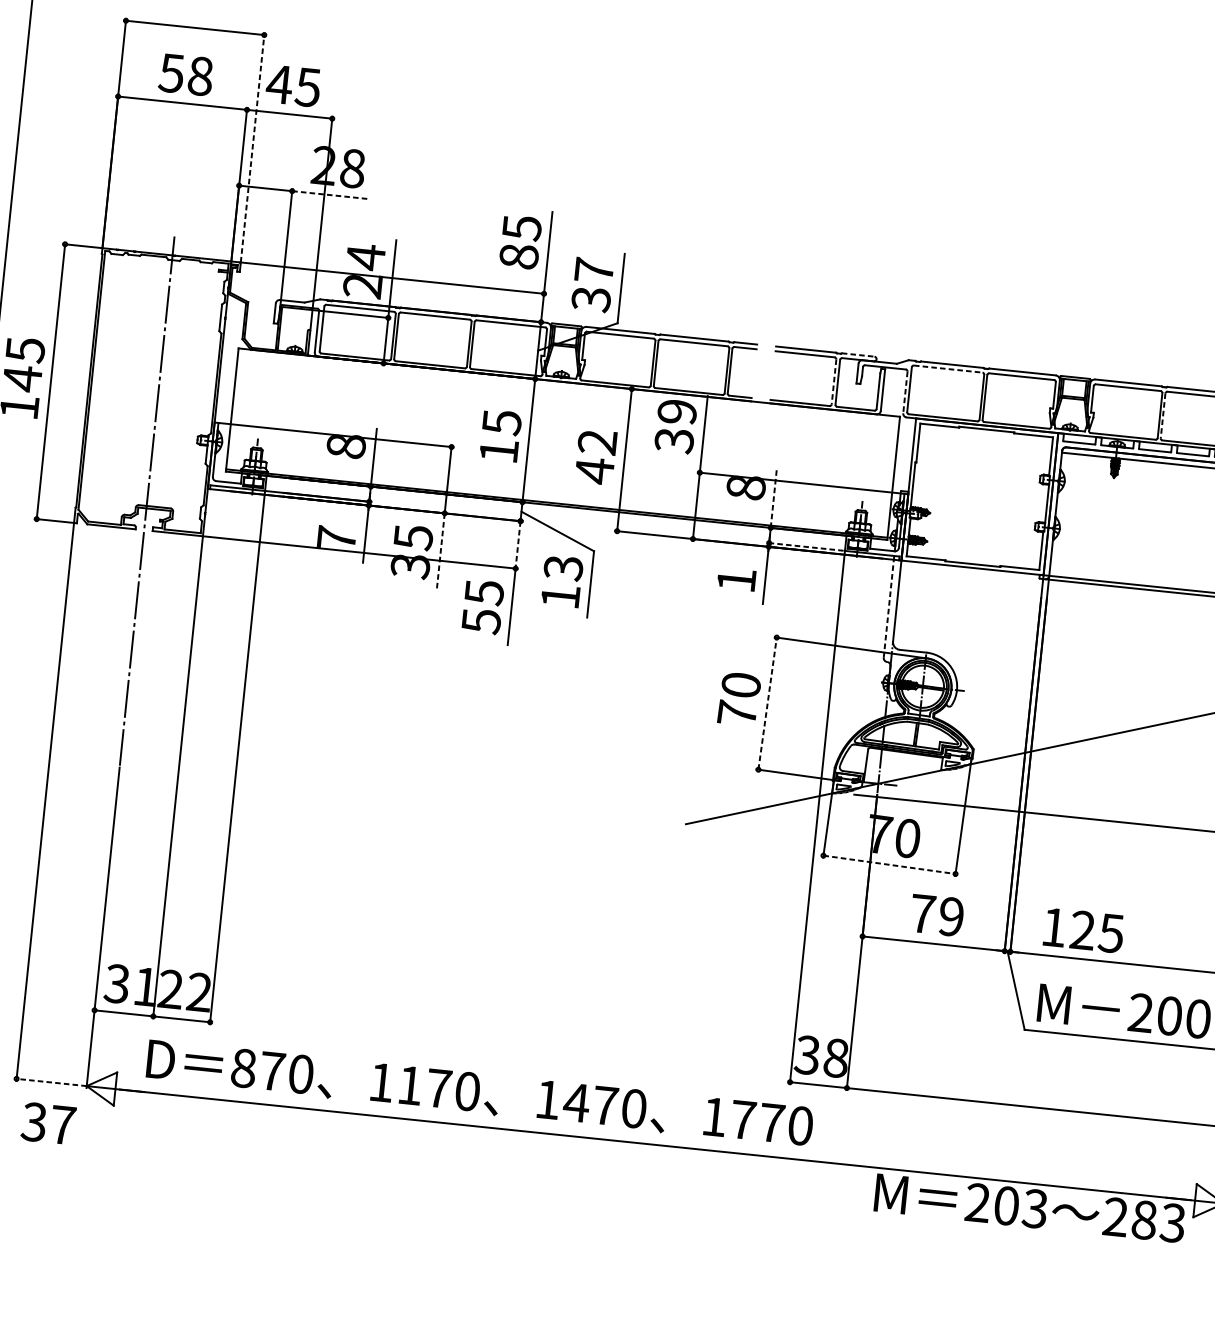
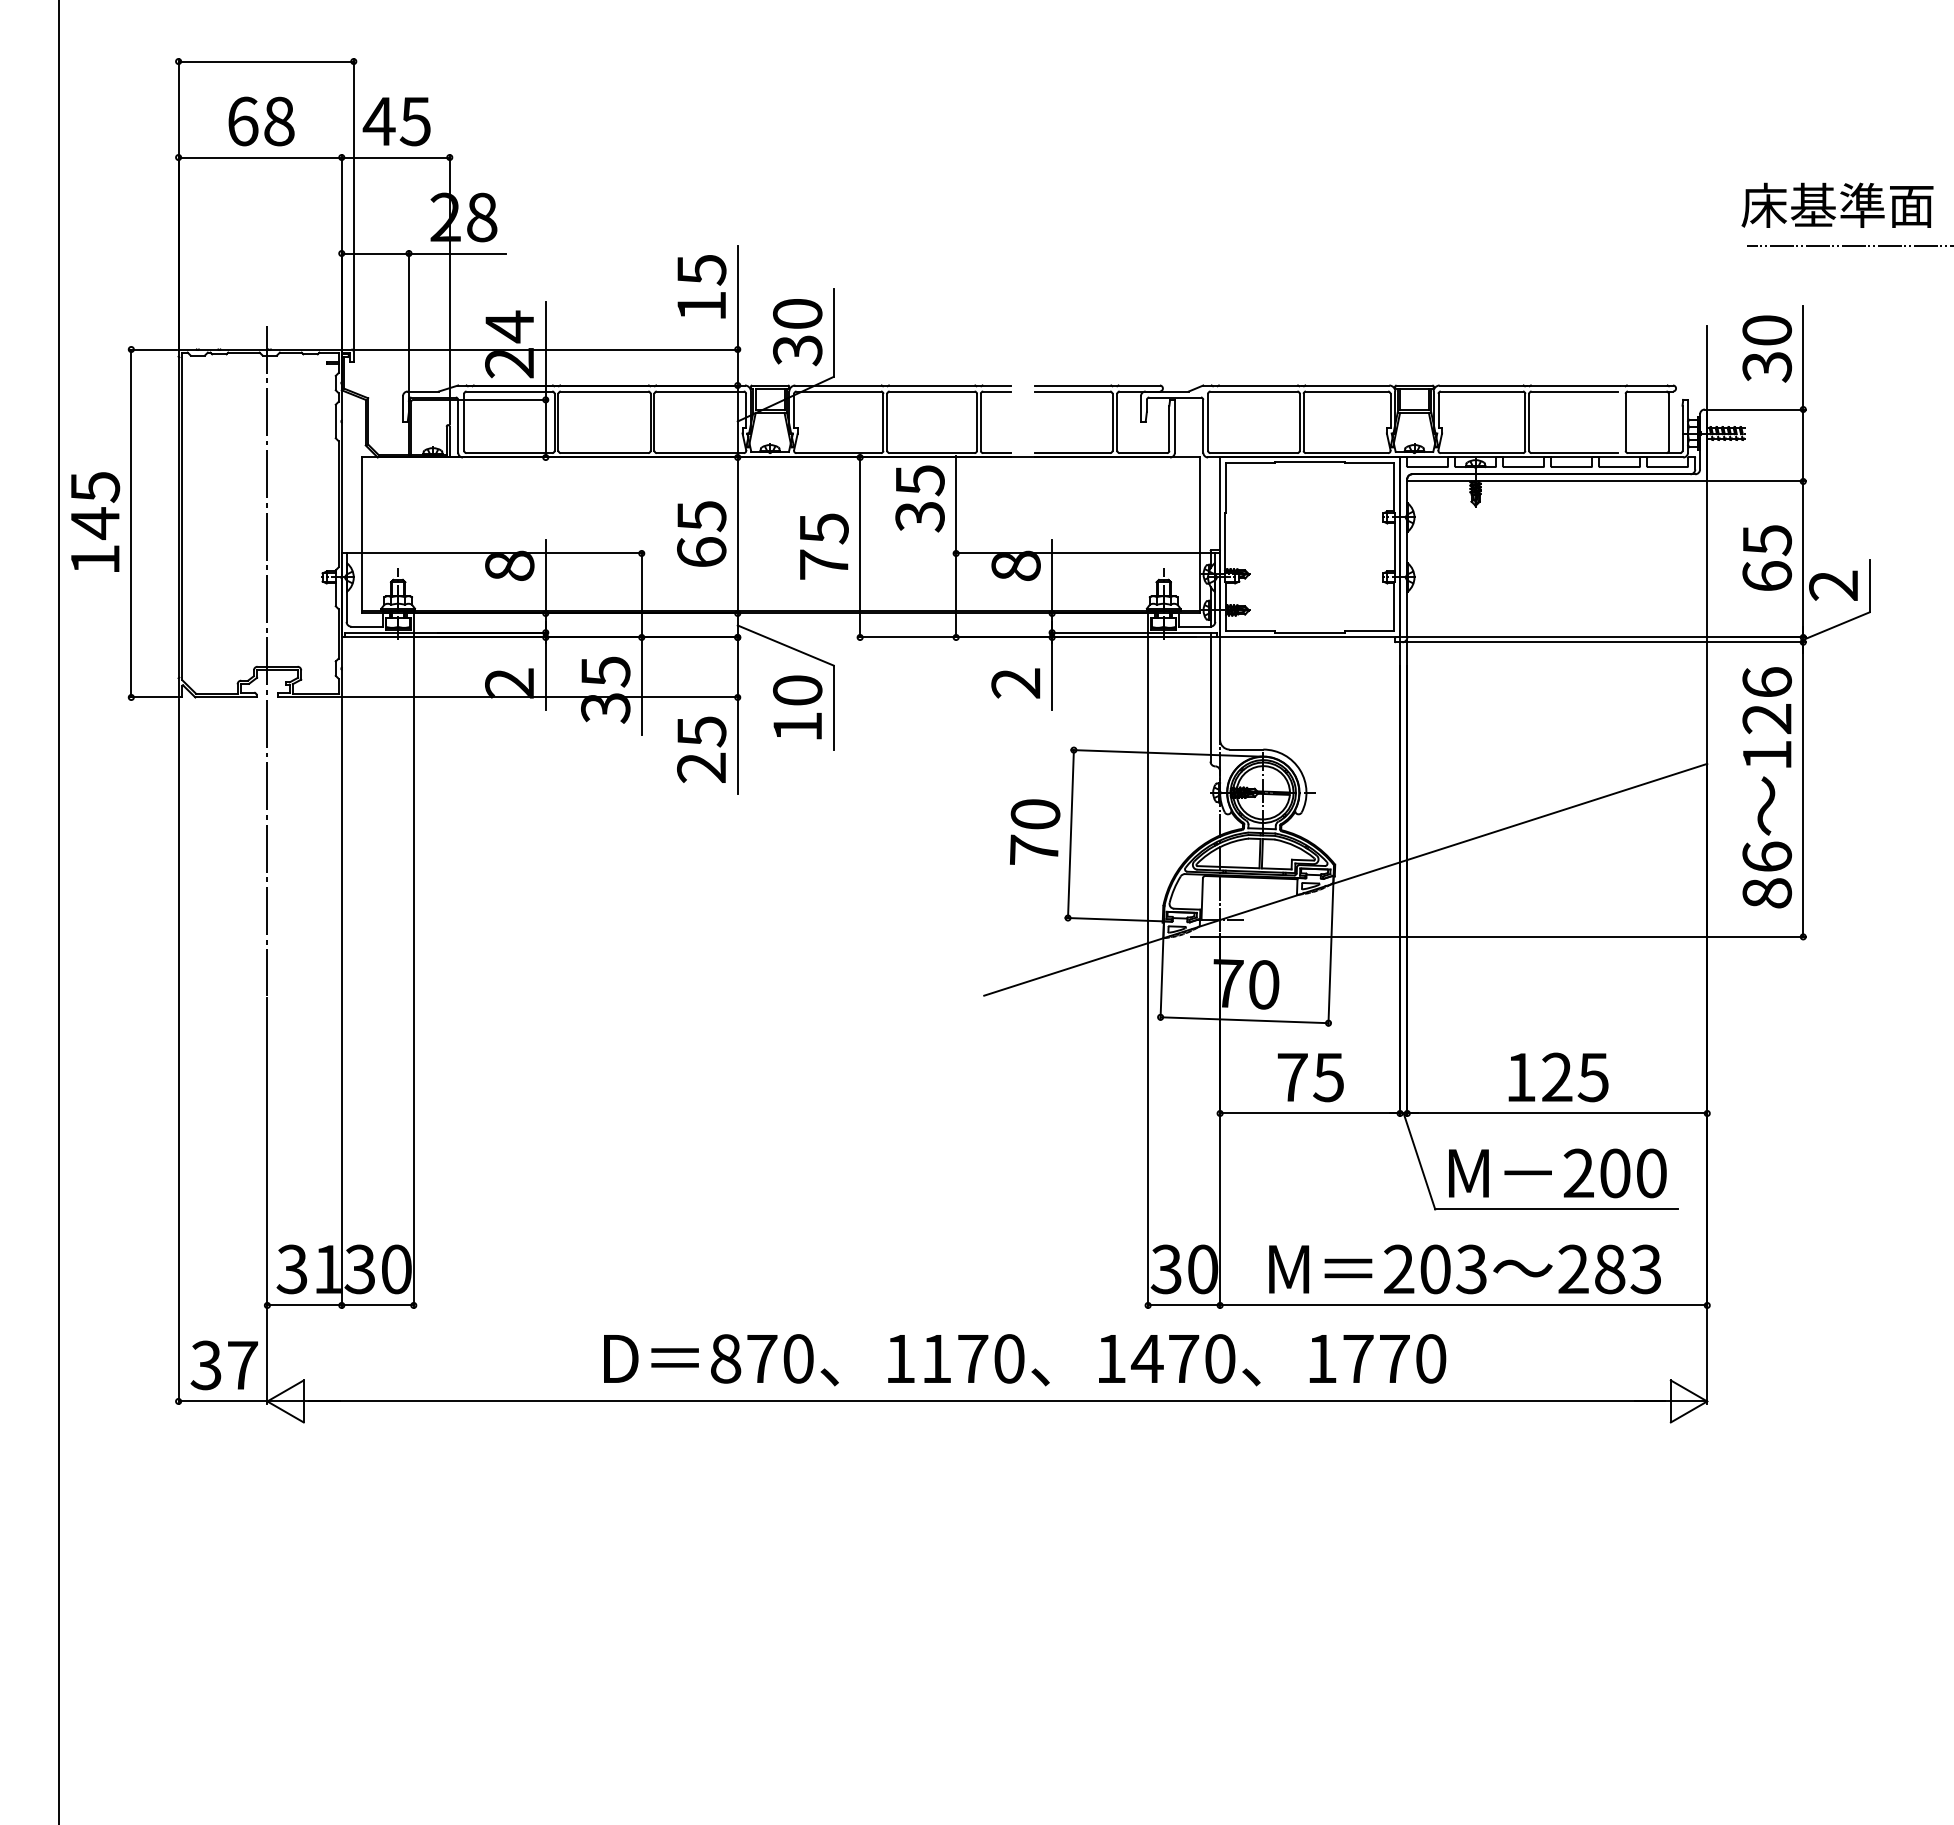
text: (171, 73) -> (242, 121), 58 -> 68
line: (252, 147) -> (353, 203), dashed -> solid
line: (330, 195) -> (457, 253), dashed -> solid
text: (518, 256) -> (701, 306), 85 -> 15
text: (594, 270) -> (797, 313), 37 -> 30
line: (858, 355) -> (1139, 385), dashed -> solid
line: (948, 369) -> (1254, 391), dashed -> solid
line: (834, 382) -> (1112, 422), dashed -> solid
line: (905, 392) -> (1203, 426), dashed -> solid
text: (676, 412) -> (919, 480), 39 -> 35
line: (1163, 416) -> (1529, 422), dashed -> solid
text: (498, 450) -> (701, 551), 15 -> 65
text: (595, 457) -> (823, 547), 42 -> 75
line: (774, 498) -> (1052, 576), dashed -> solid
text: (336, 538) -> (509, 683), 7 -> 2
line: (517, 544) -> (737, 667), dashed -> solid
line: (805, 546) -> (1097, 632), dashed -> solid
line: (440, 552) -> (641, 686), dashed -> solid
text: (563, 567) -> (797, 690), 13 -> 10
text: (736, 580) -> (1015, 683), 1 -> 2
line: (889, 606) -> (1210, 696), dashed -> solid
text: (481, 620) -> (701, 767), 55 -> 25
line: (767, 703) -> (1070, 834), dashed -> solid
line: (889, 865) -> (1244, 1020), dashed -> solid
text: (951, 916) -> (1328, 1077), 79 -> 75
text: (1083, 930) -> (1558, 1077), moved
text: (184, 990) -> (377, 1269), 22 -> 30
text: (836, 1057) -> (1203, 1268), 38 -> 30
line: (51, 1082) -> (222, 1401), dashed -> solid
text: (480, 1094) -> (1025, 1360), moved
text: (47, 1123) -> (223, 1365), moved
text: (1029, 1208) -> (1464, 1269), moved

